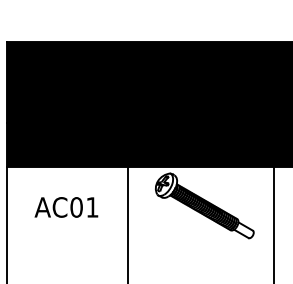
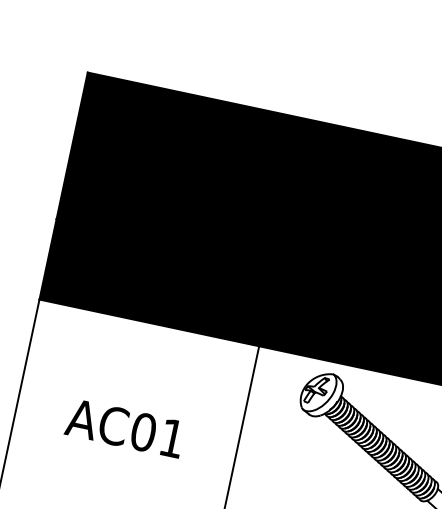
text: (66, 207) -> (125, 428), moved

